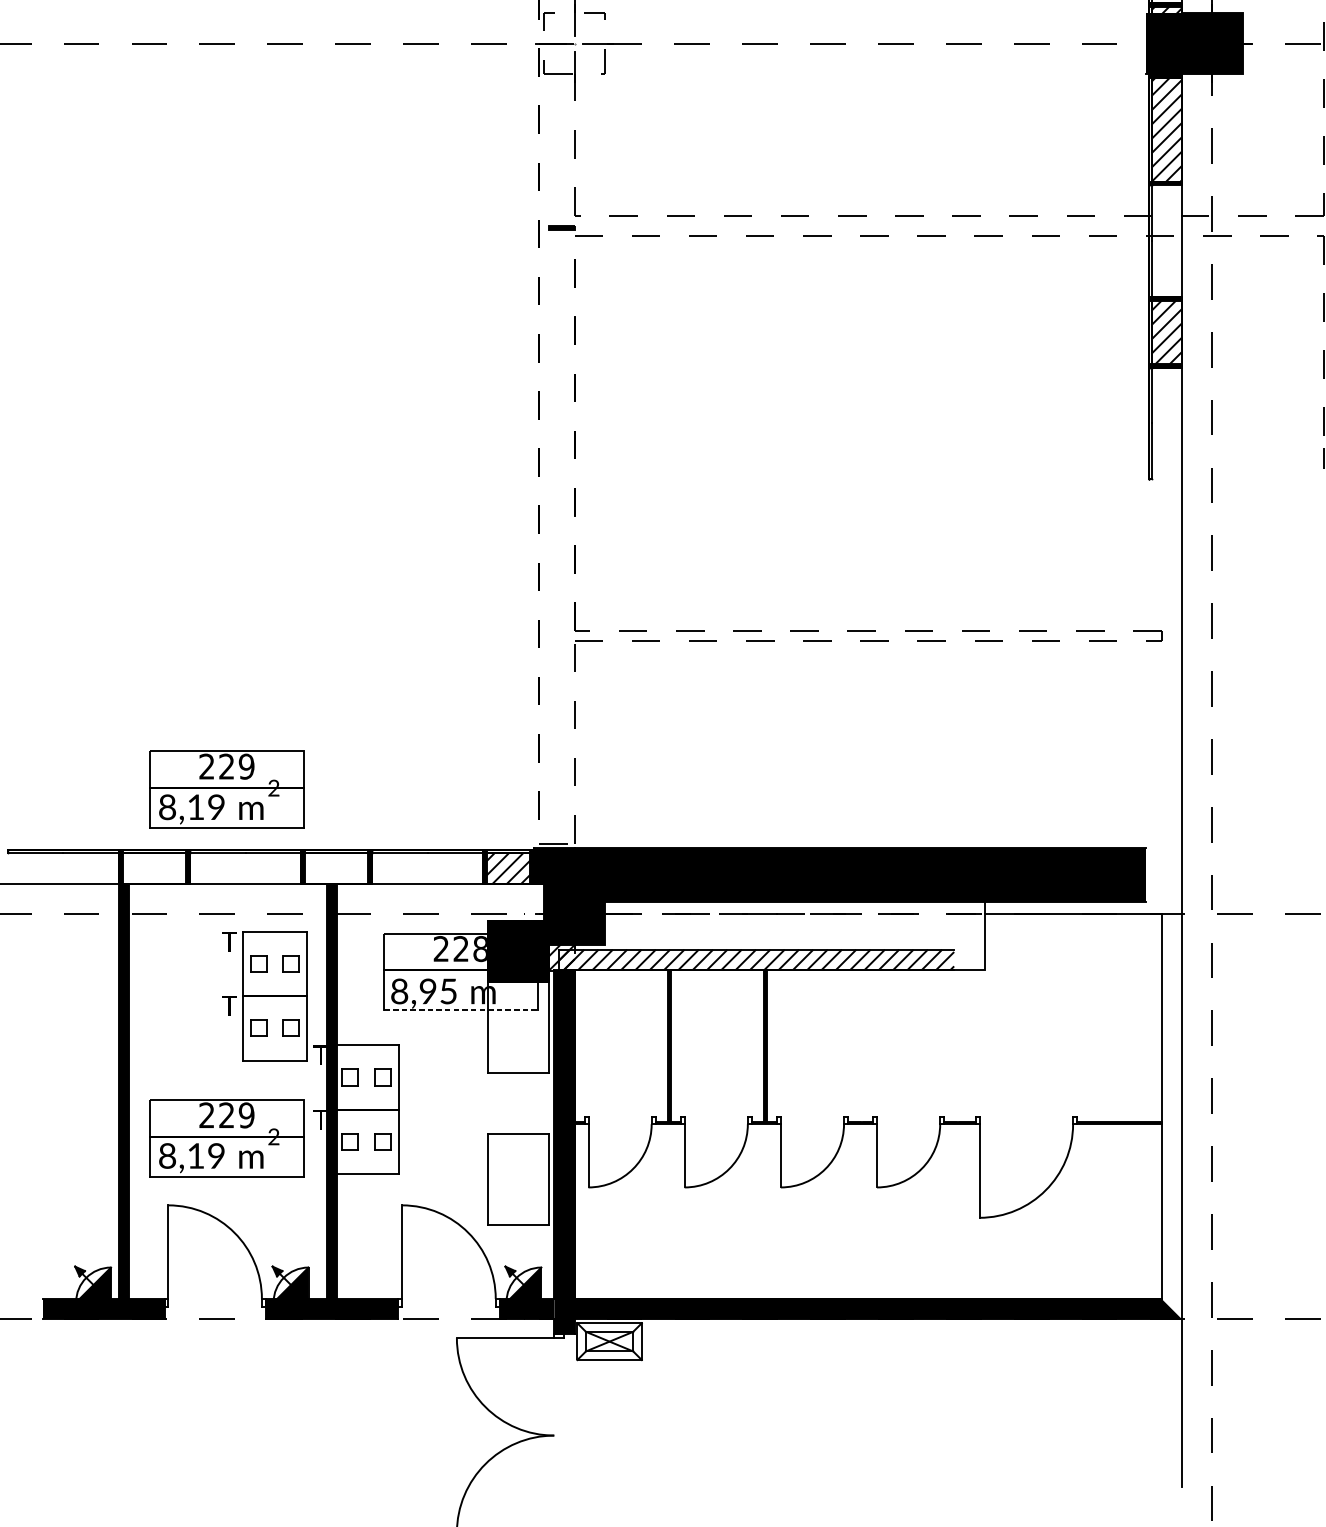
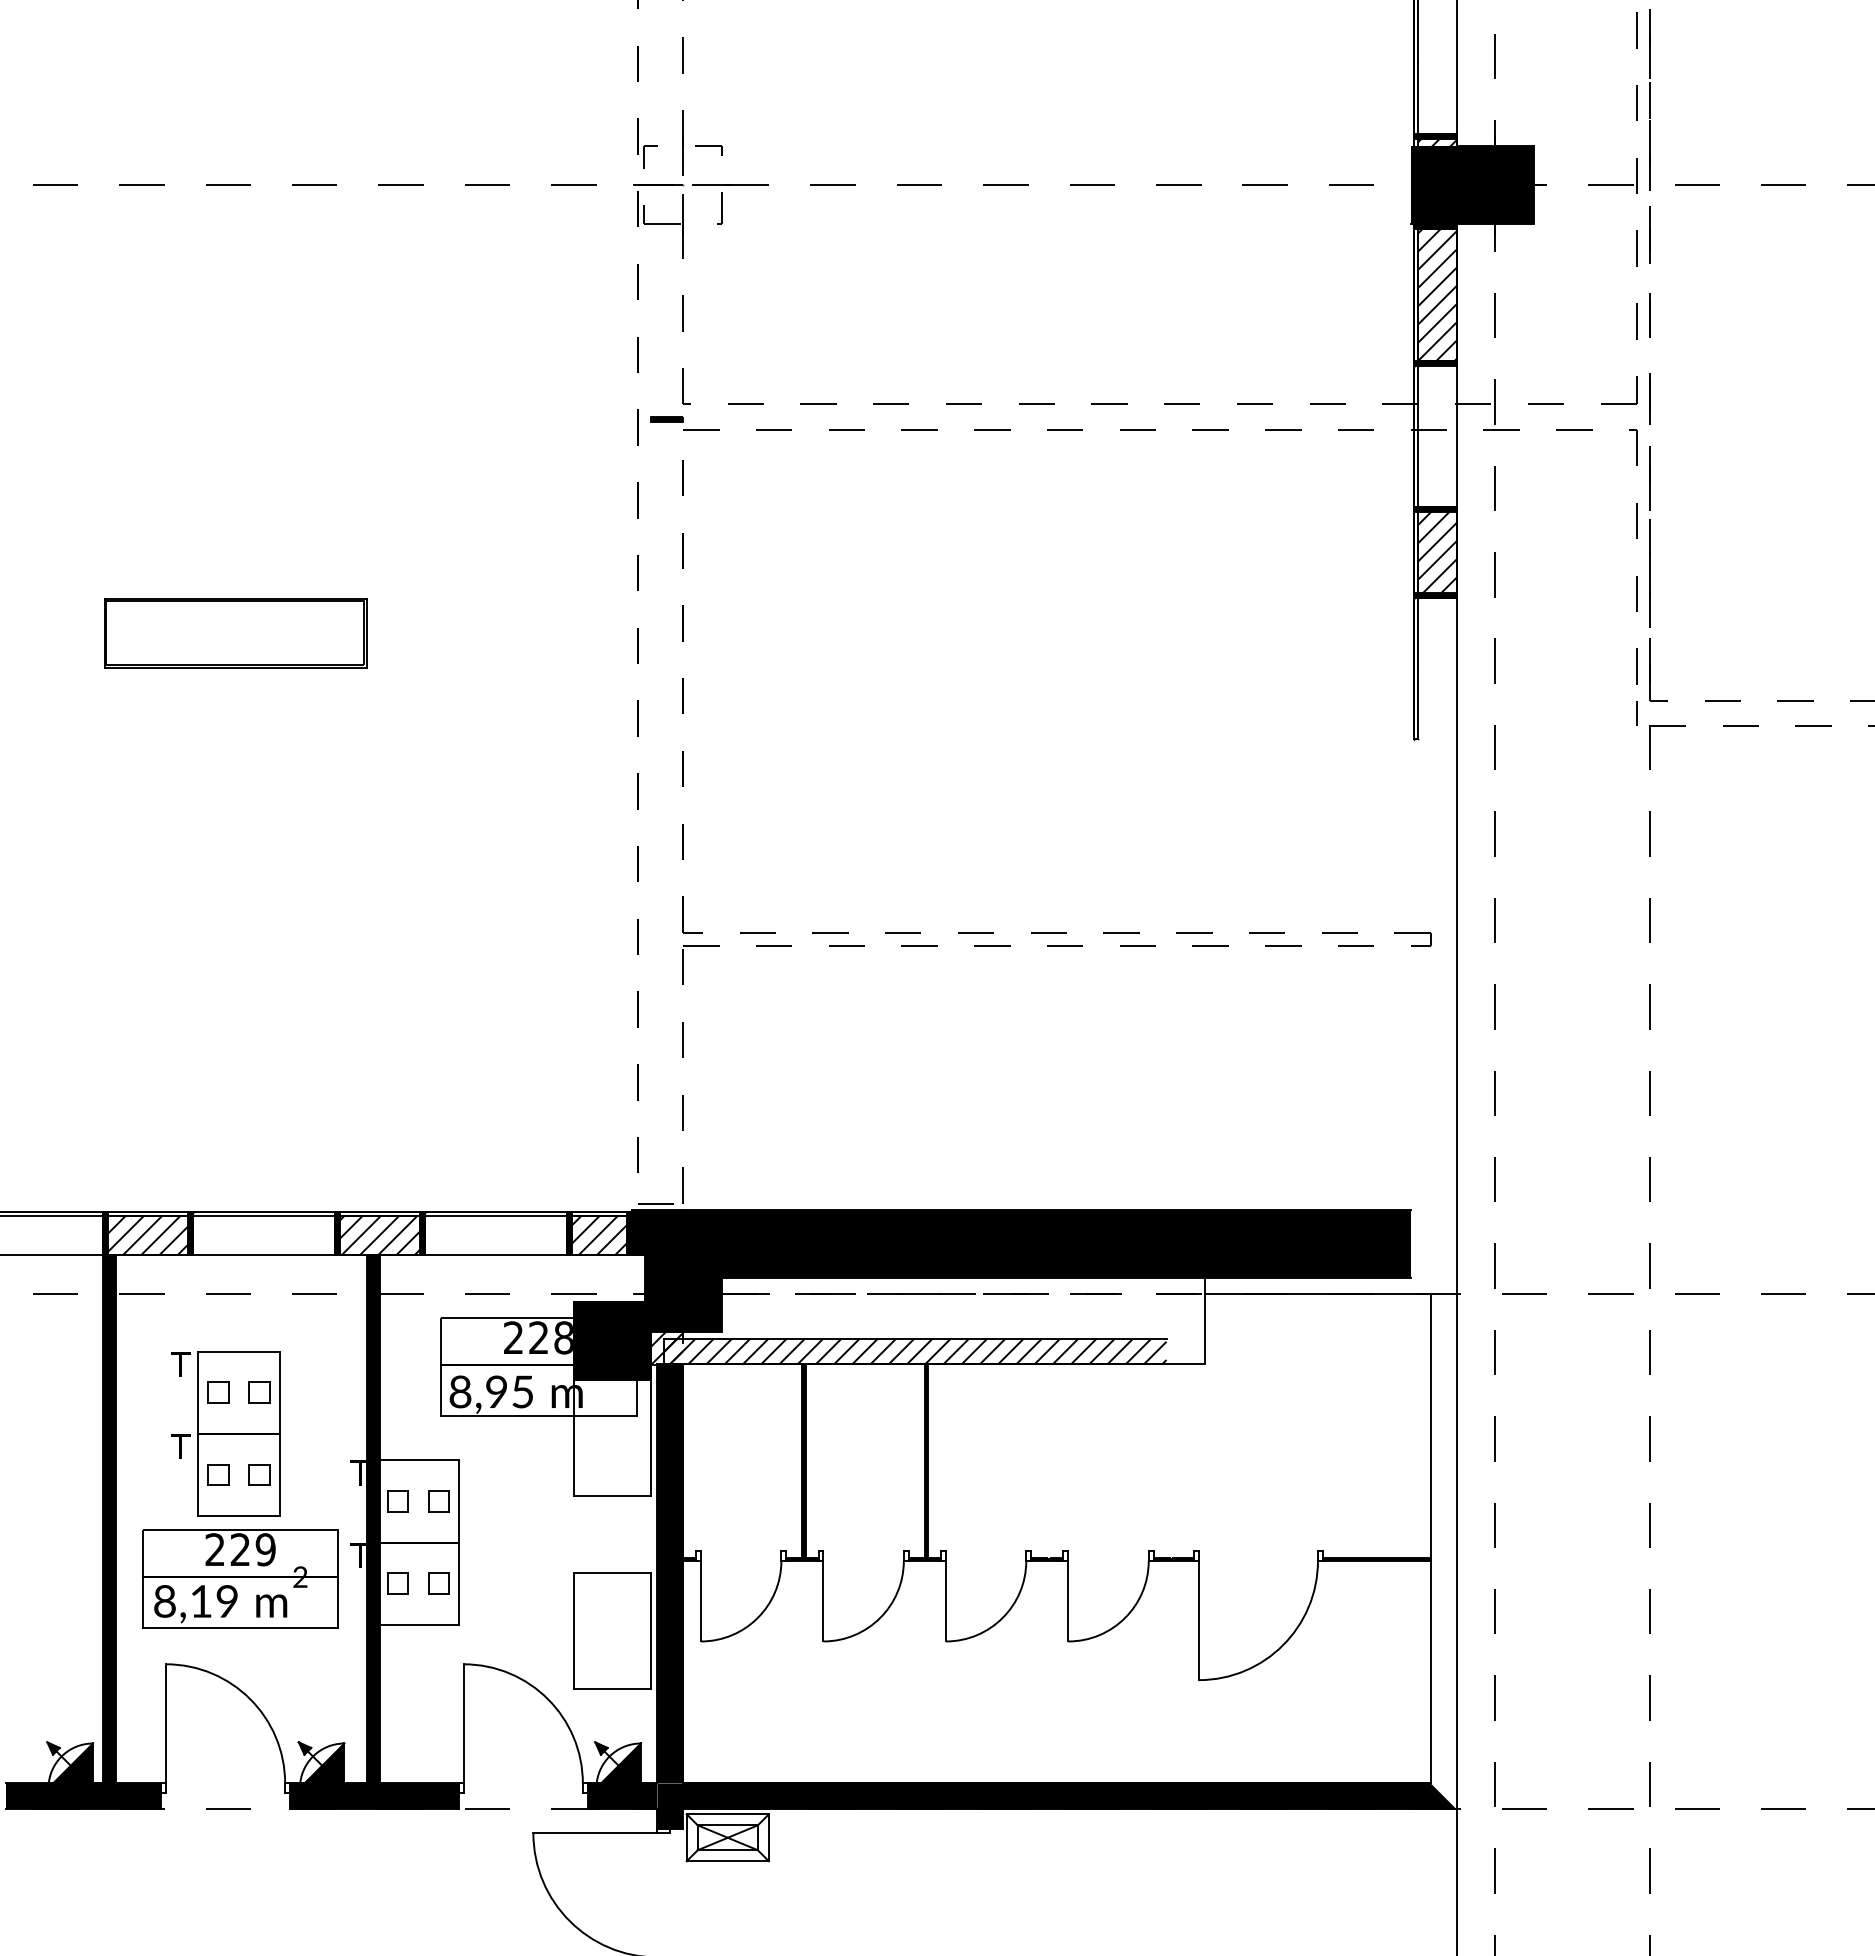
part: (222, 395) -> (235, 633), added
part: (226, 789) -> (240, 1134), removed
hatch: (154, 868) -> (148, 1235), added
hatch: (336, 868) -> (380, 1235), added
part: (264, 995) -> (225, 1433), moved
line: (461, 1009) -> (539, 1415), dashed -> solid

